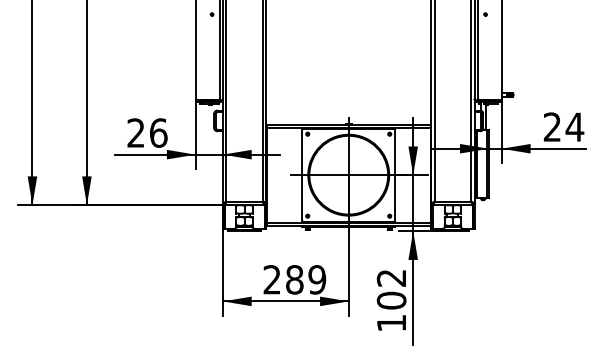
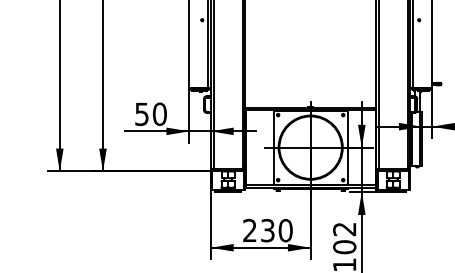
text: (147, 132) -> (151, 113), 26 -> 50
text: (306, 279) -> (277, 230), 289 -> 230

